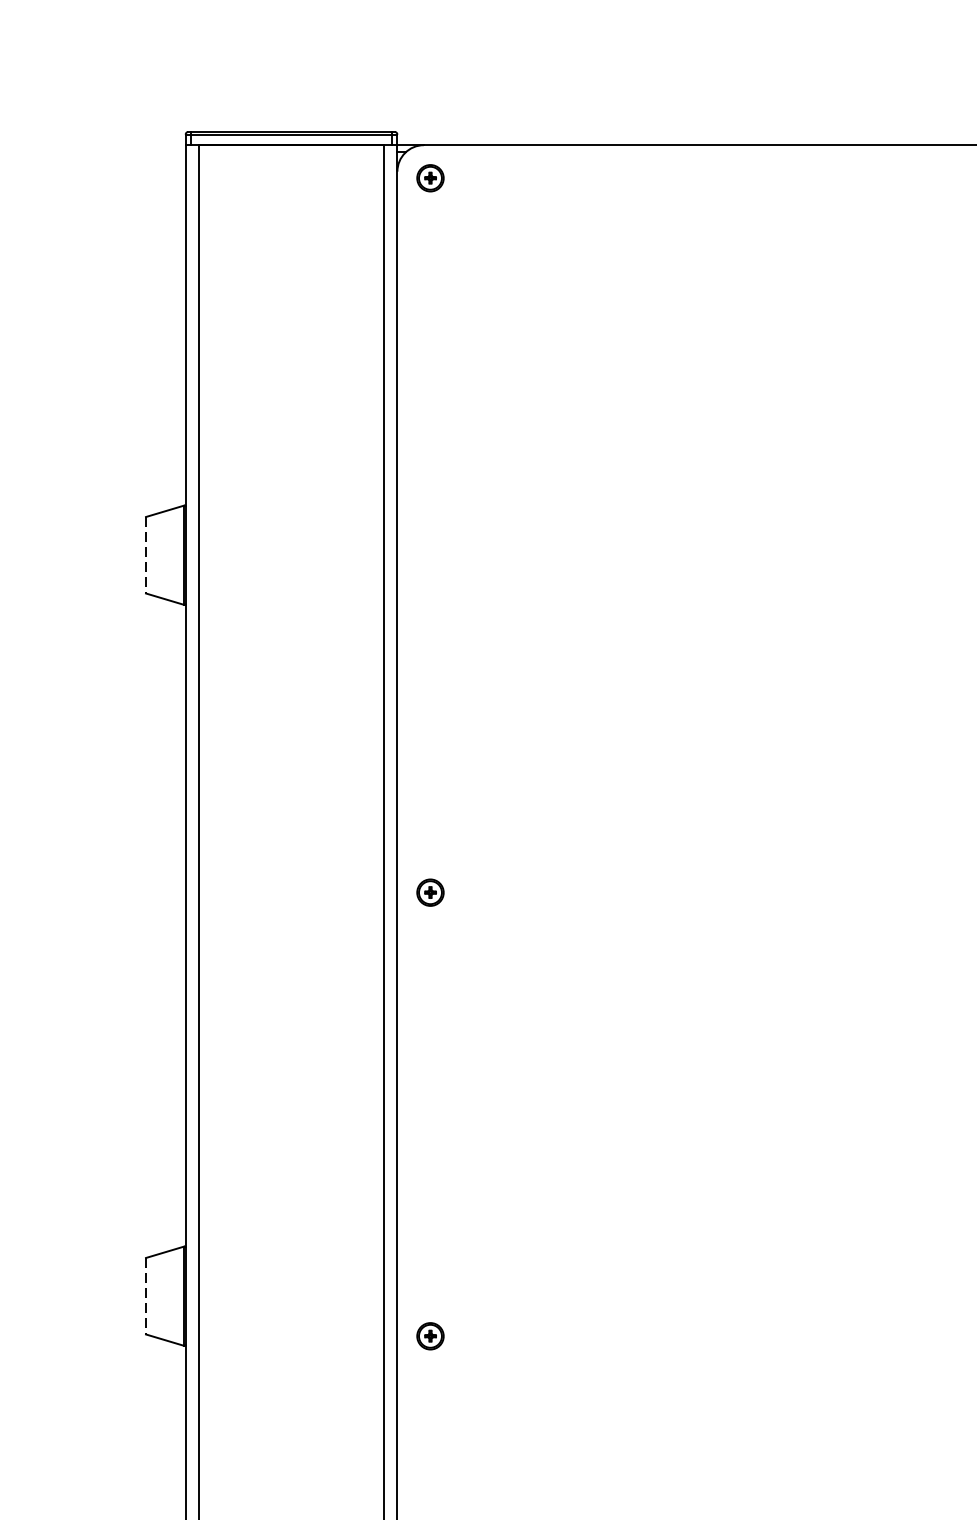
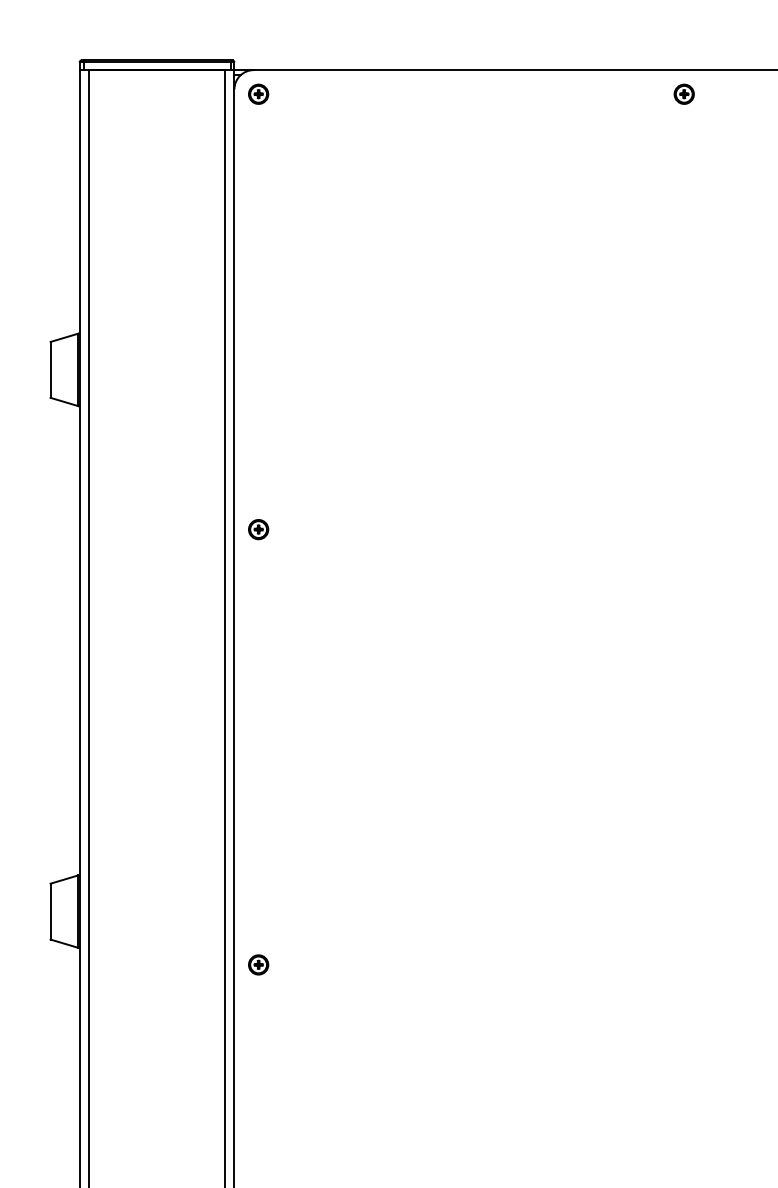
line: (145, 554) -> (50, 369), dashed -> solid
part: (430, 892) -> (258, 529), moved
line: (145, 1296) -> (50, 911), dashed -> solid
part: (430, 1335) -> (258, 964), moved

